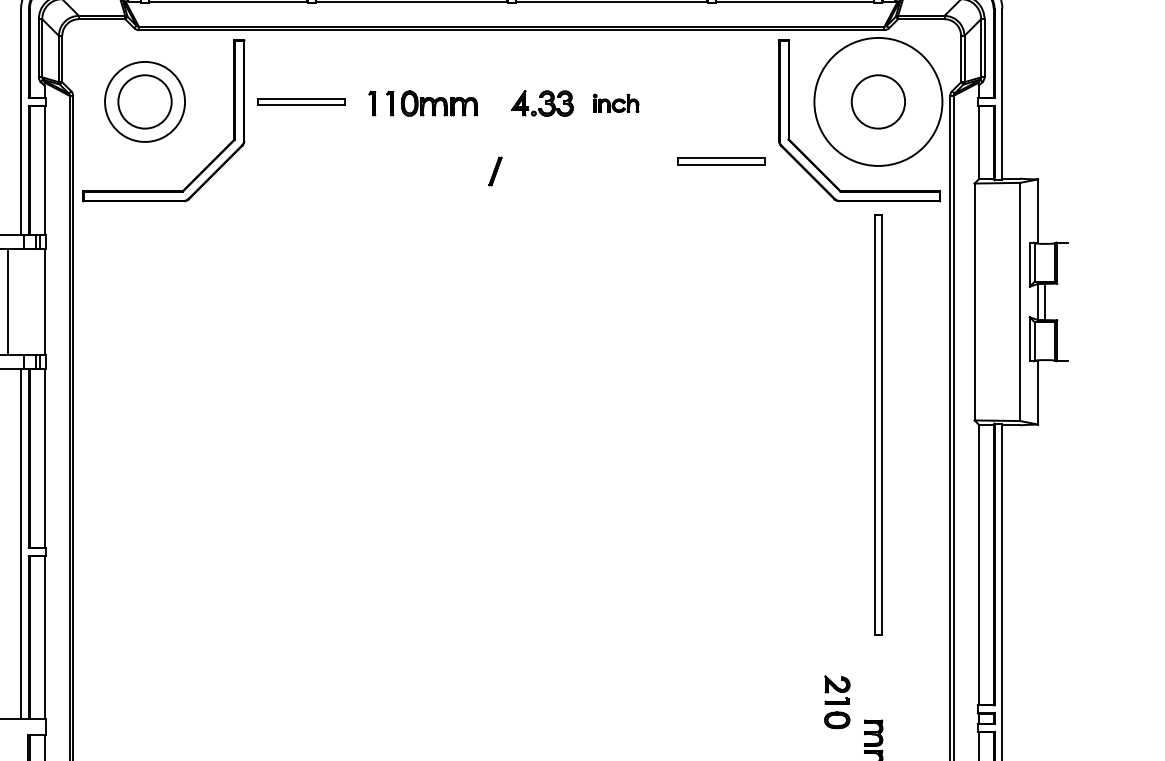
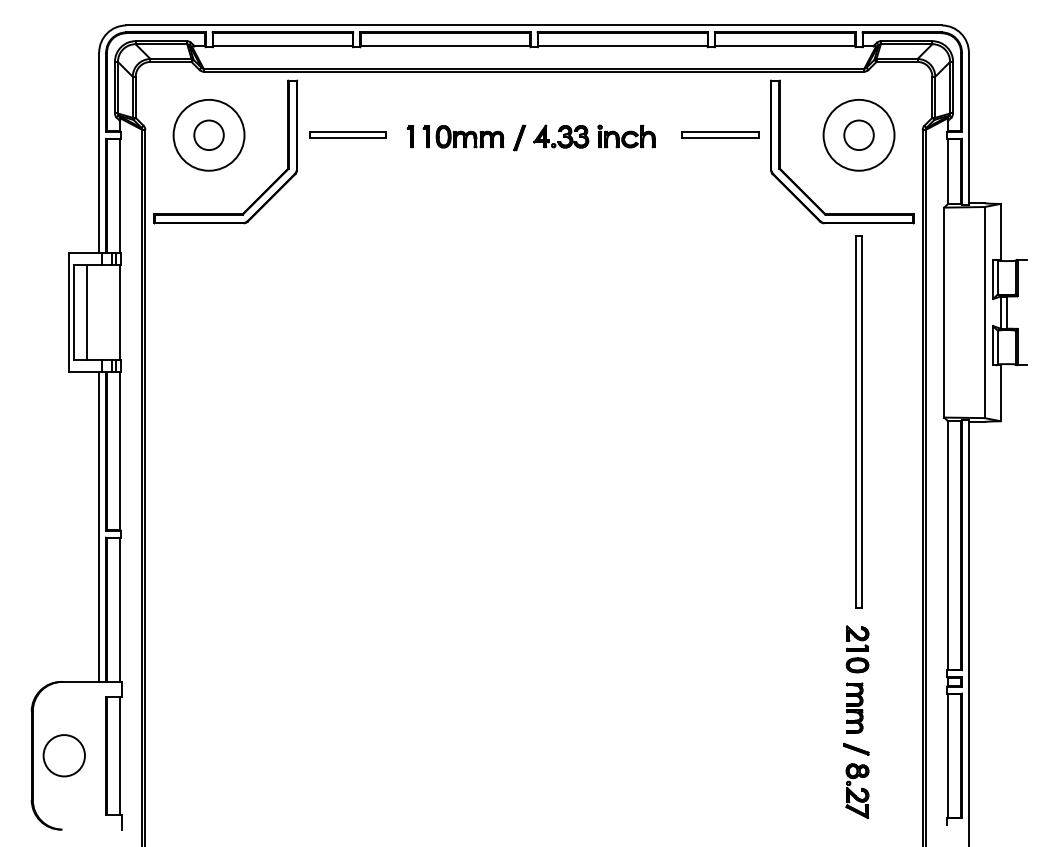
circle: (877, 101) -> (858, 134), size x0.62
circle: (144, 102) -> (208, 135), size x0.62
circle: (877, 102) -> (858, 135), size x0.62
part: (616, 103) -> (626, 136), size x1.43
part: (722, 160) -> (720, 134), moved
part: (495, 170) -> (519, 137), moved
part: (837, 702) -> (857, 649), moved

